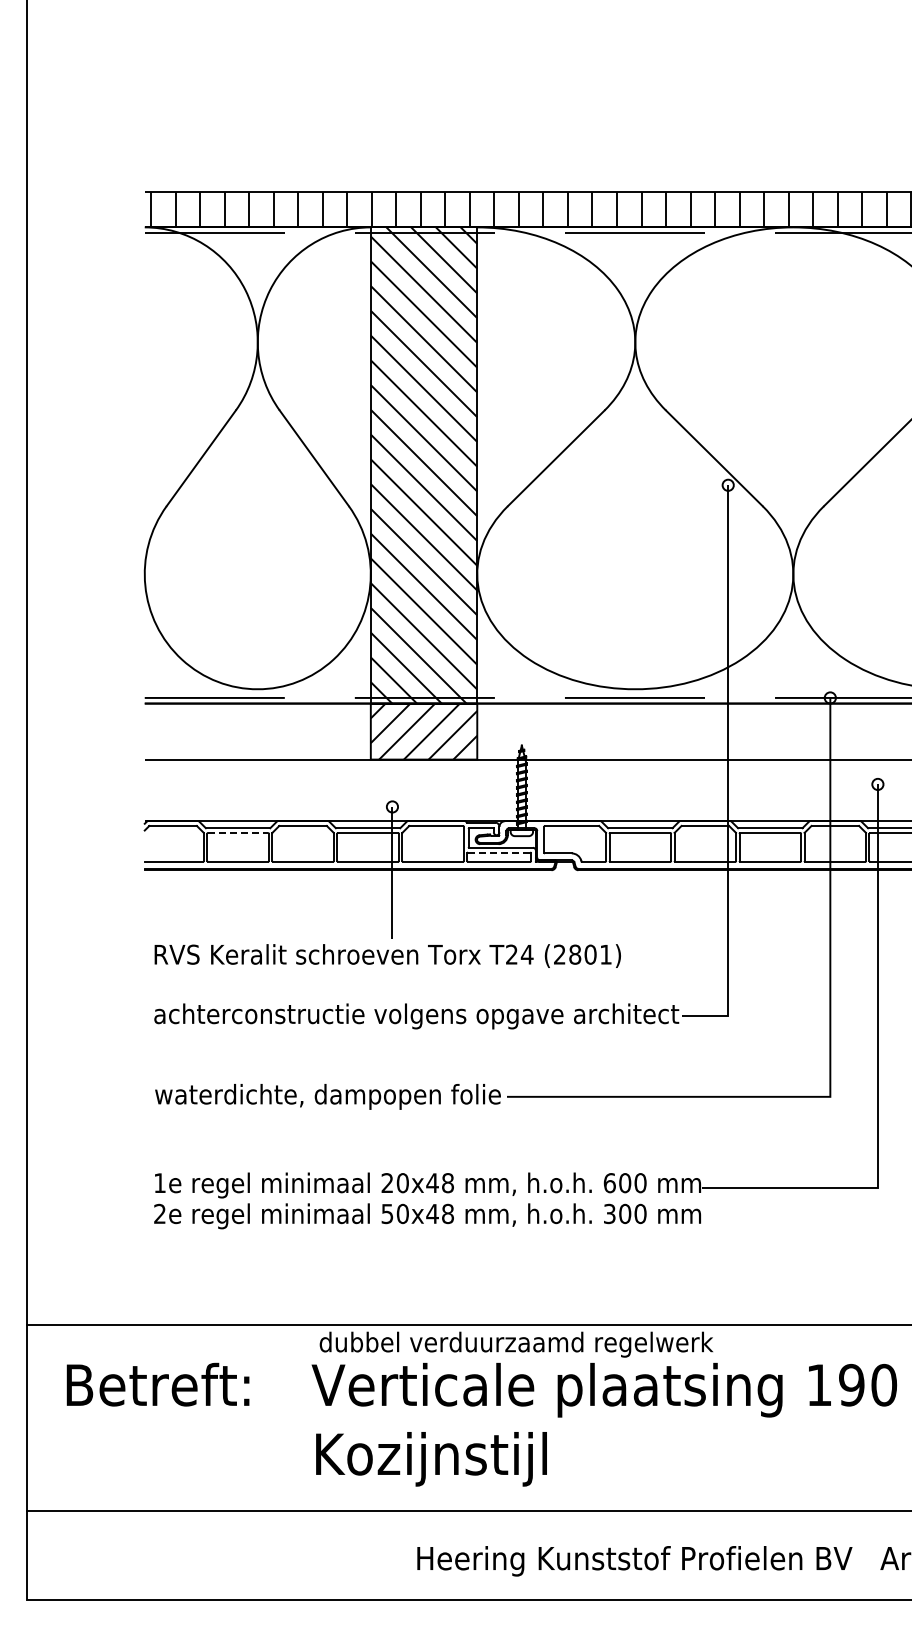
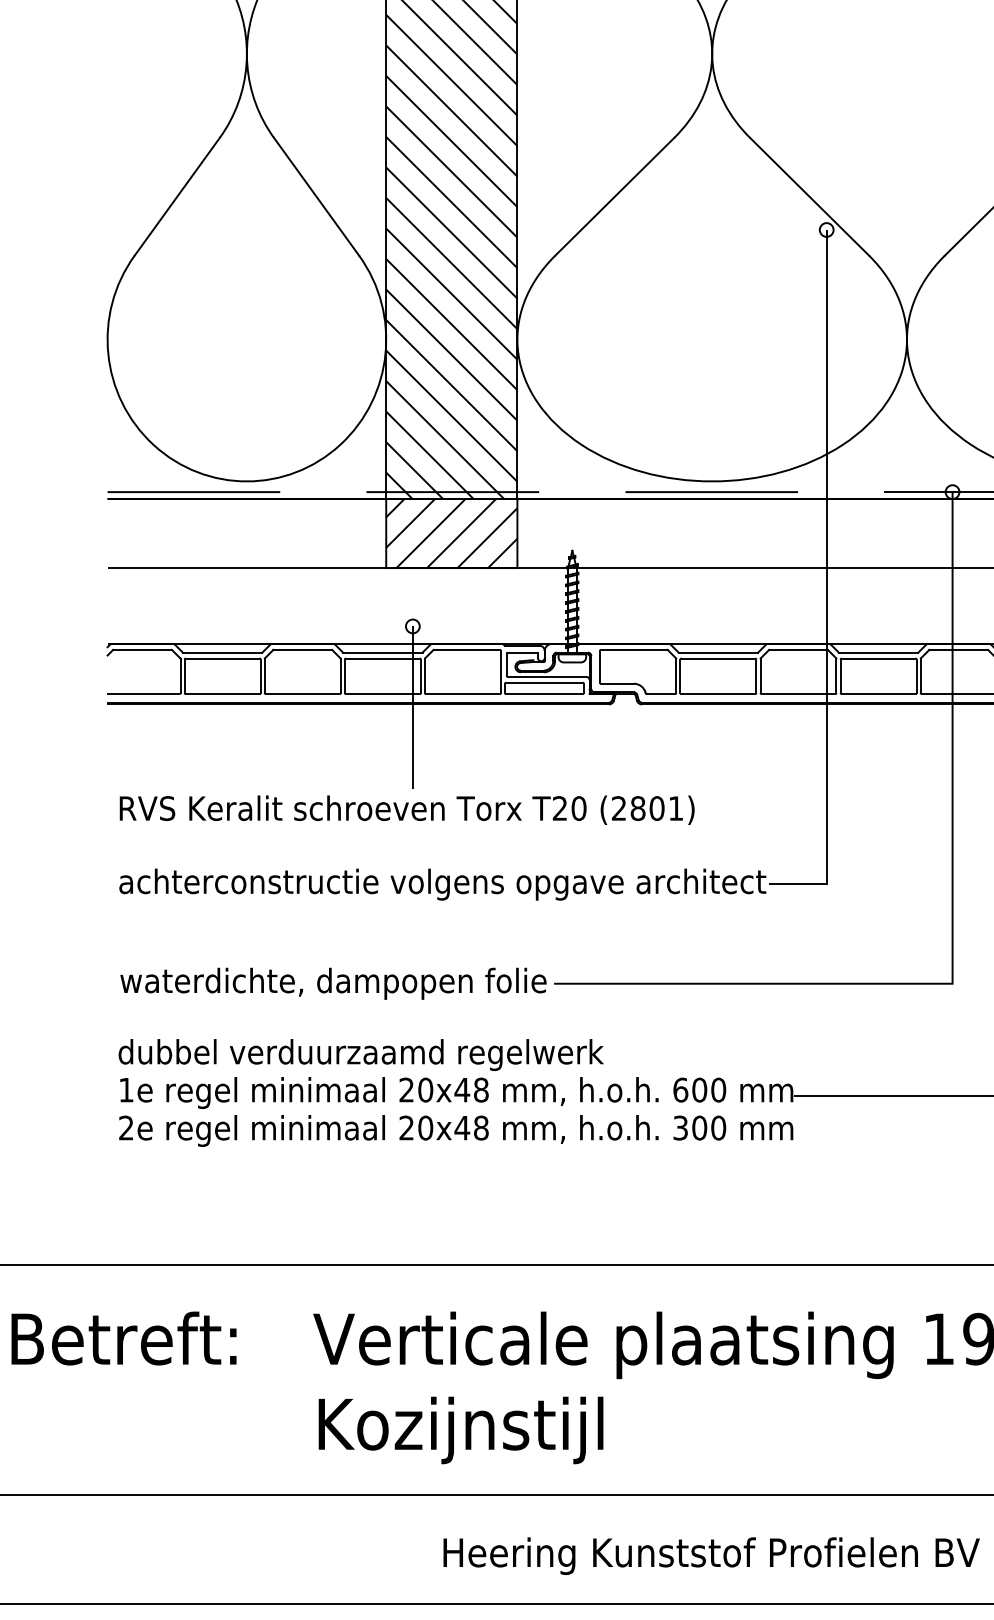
line: (238, 832) -> (223, 657), dashed -> solid
line: (498, 852) -> (543, 682), dashed -> solid
text: (526, 954) -> (578, 808), T24 -> T20
text: (387, 1213) -> (406, 1127), 50x48 -> 20x48
text: (516, 1344) -> (361, 1054), moved

